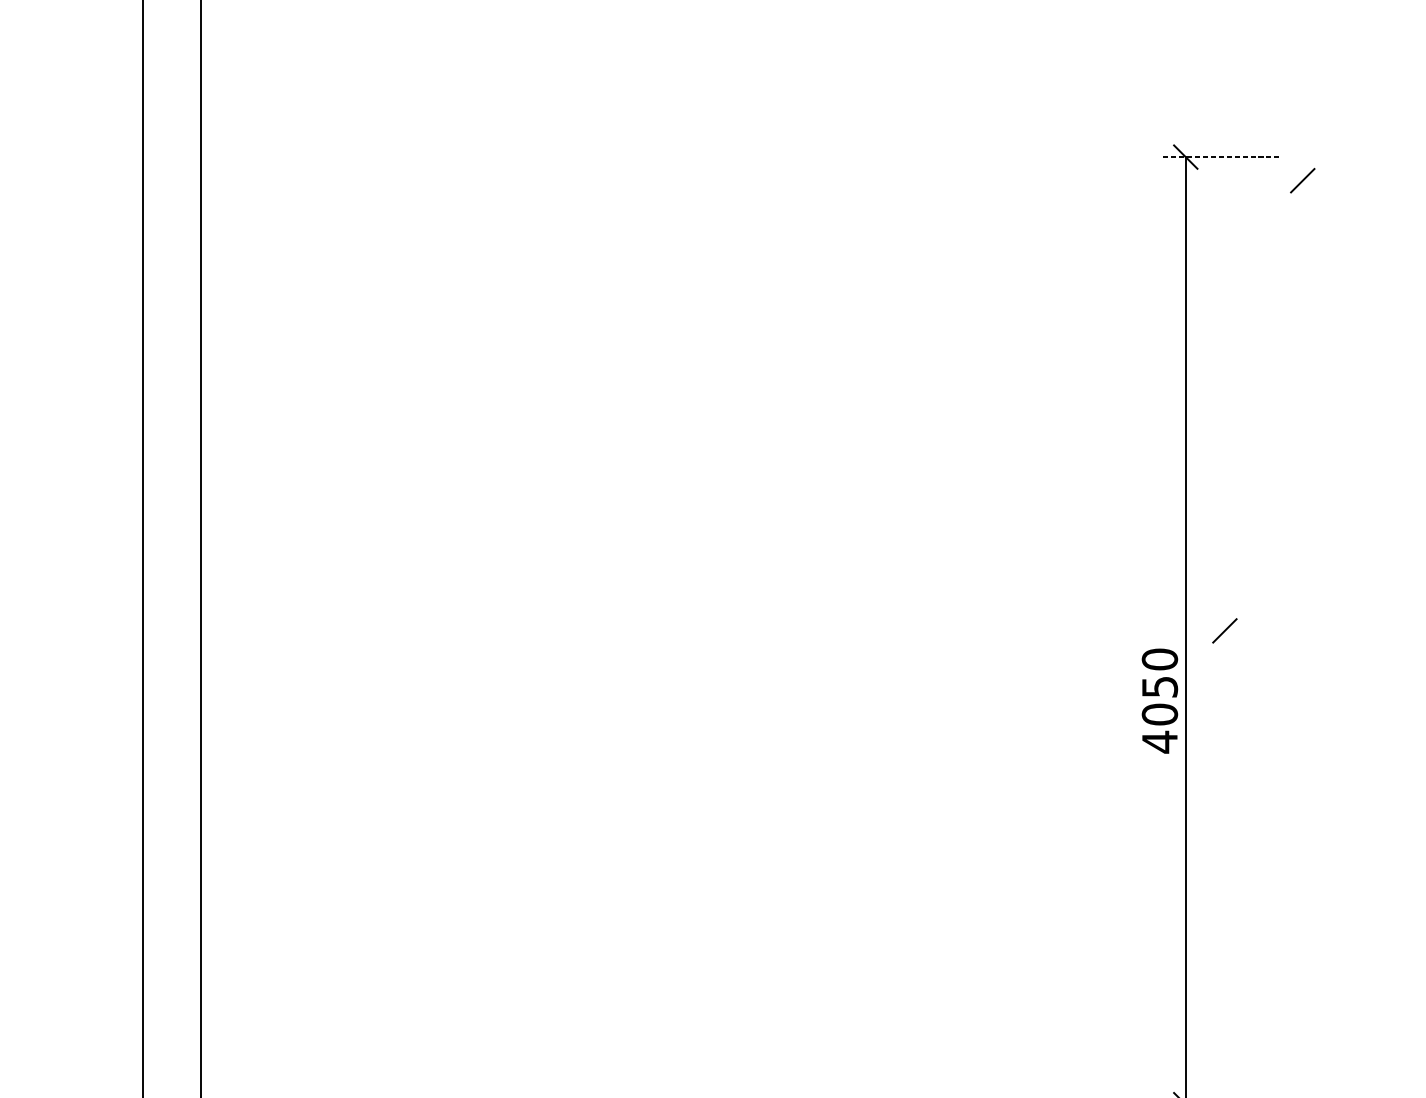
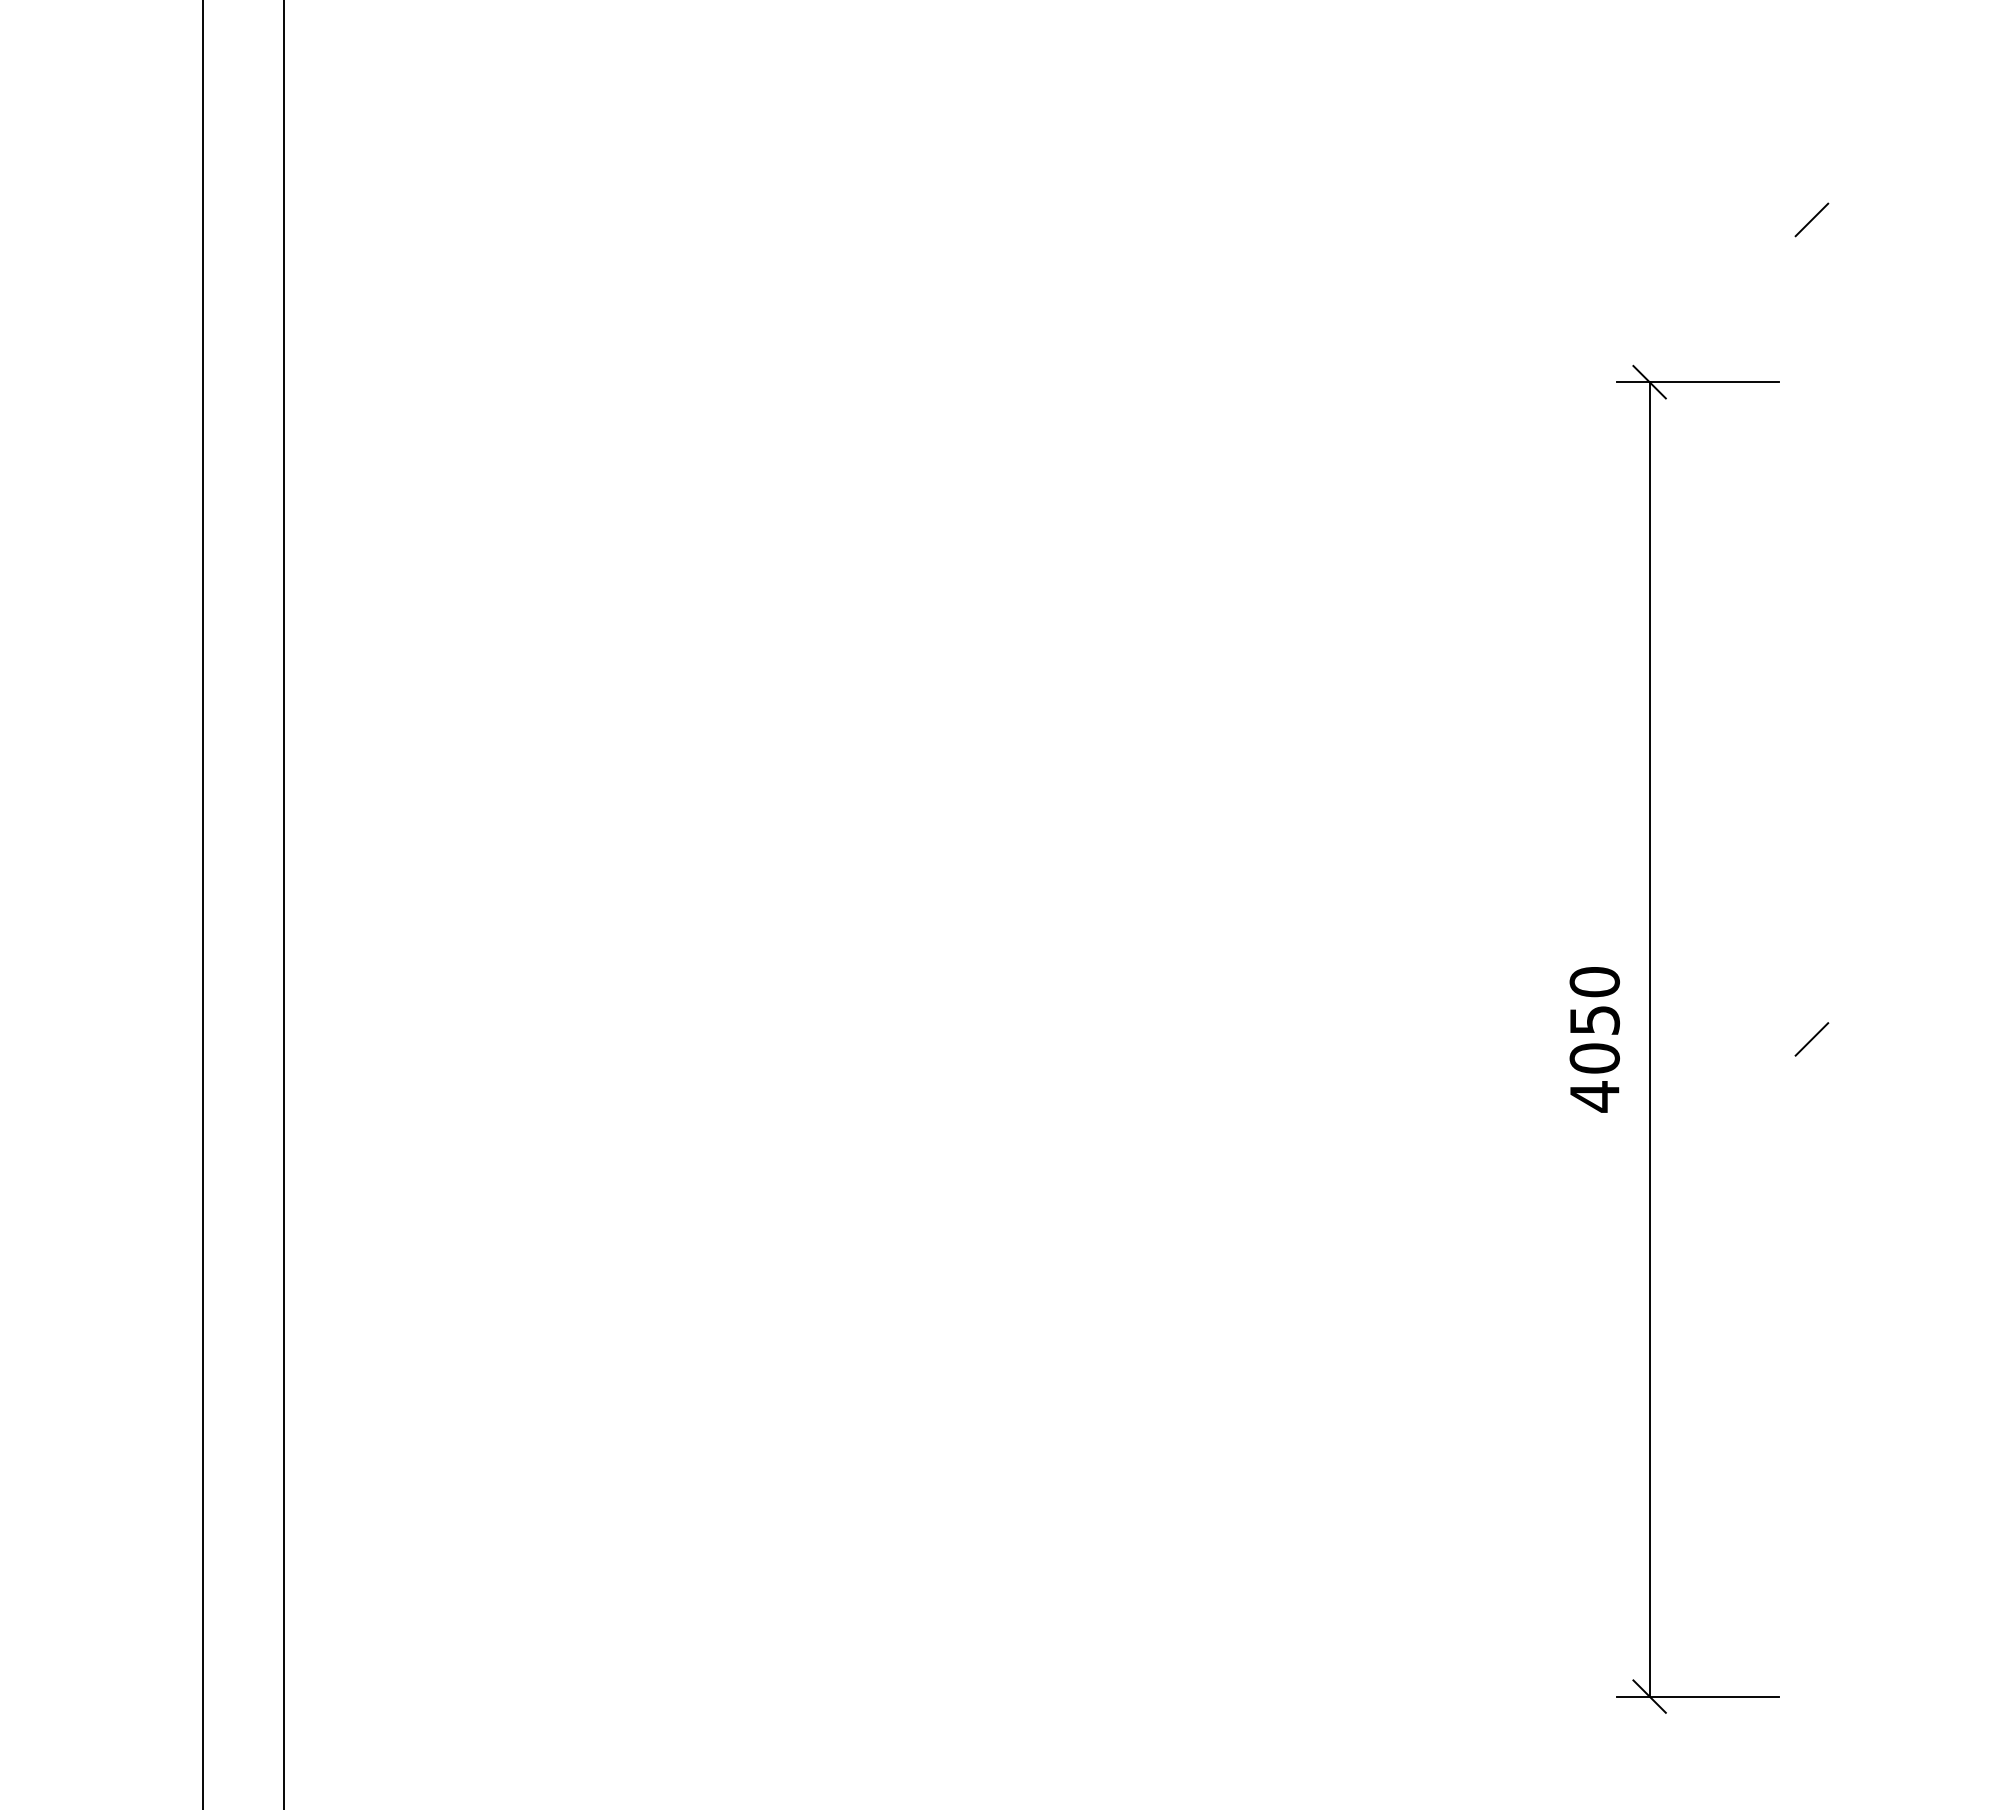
line: (1220, 157) -> (1697, 382), dashed -> solid
line: (1302, 180) -> (1811, 219), moved
line: (1224, 630) -> (1811, 1039), moved
text: (1159, 700) -> (1594, 1039), moved

